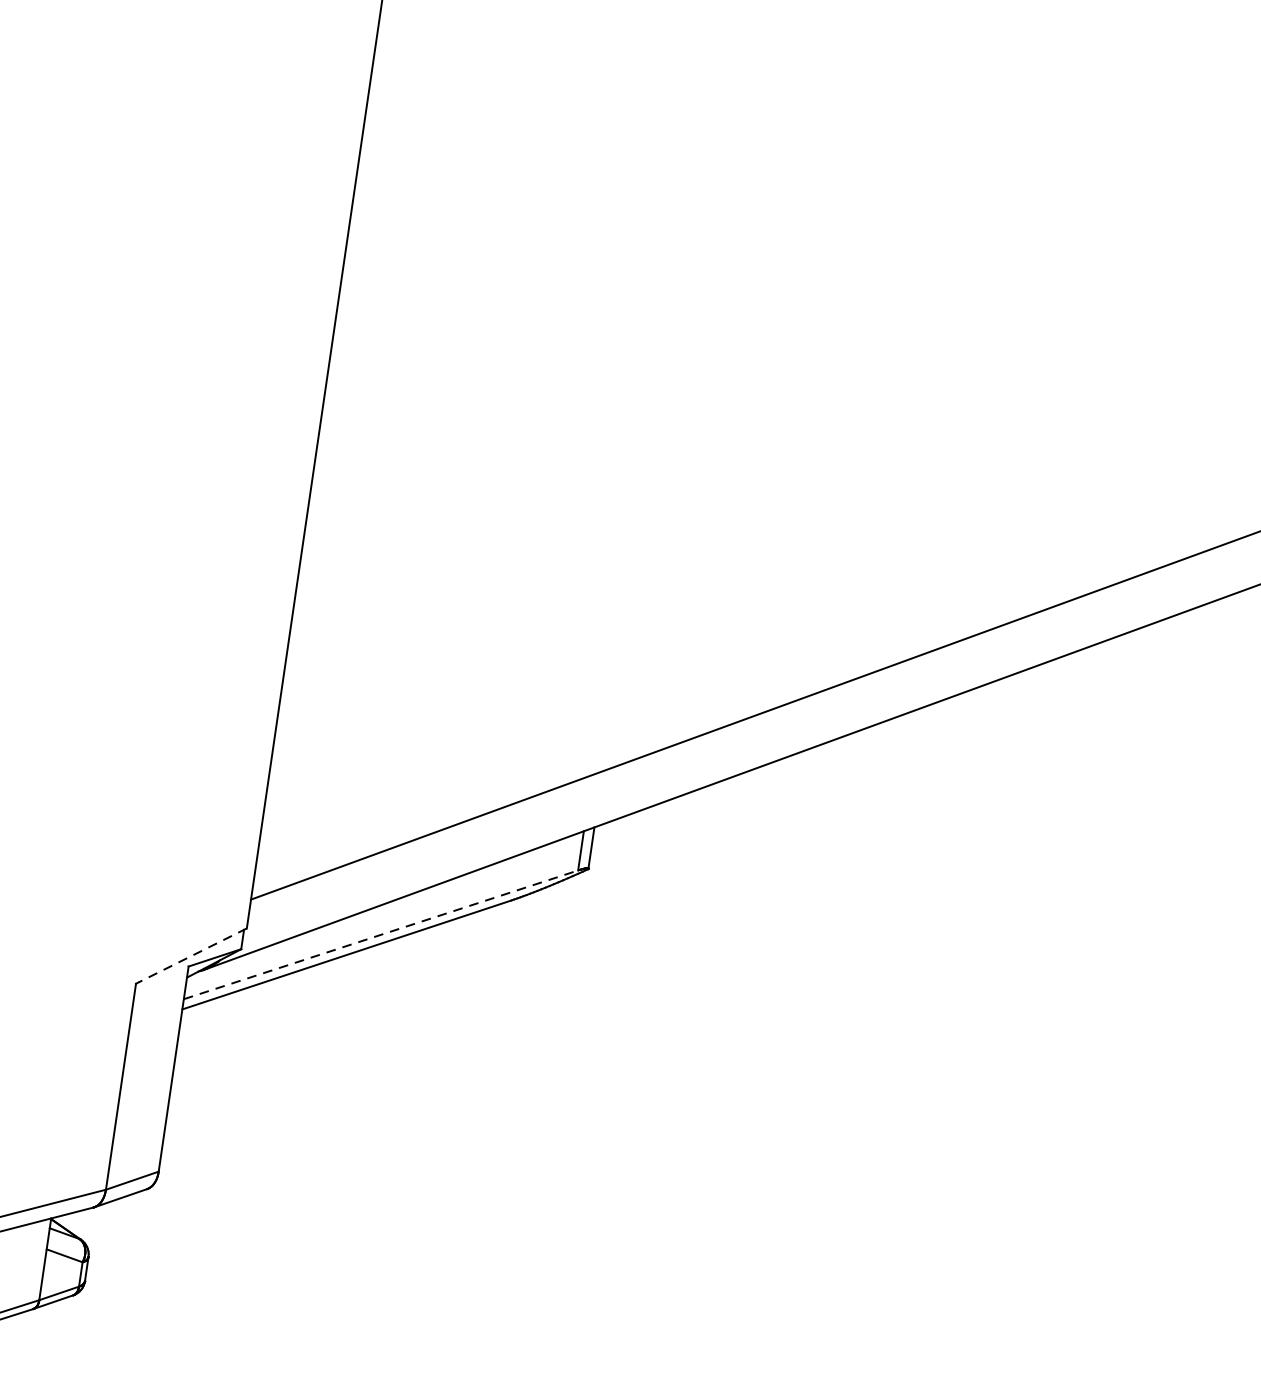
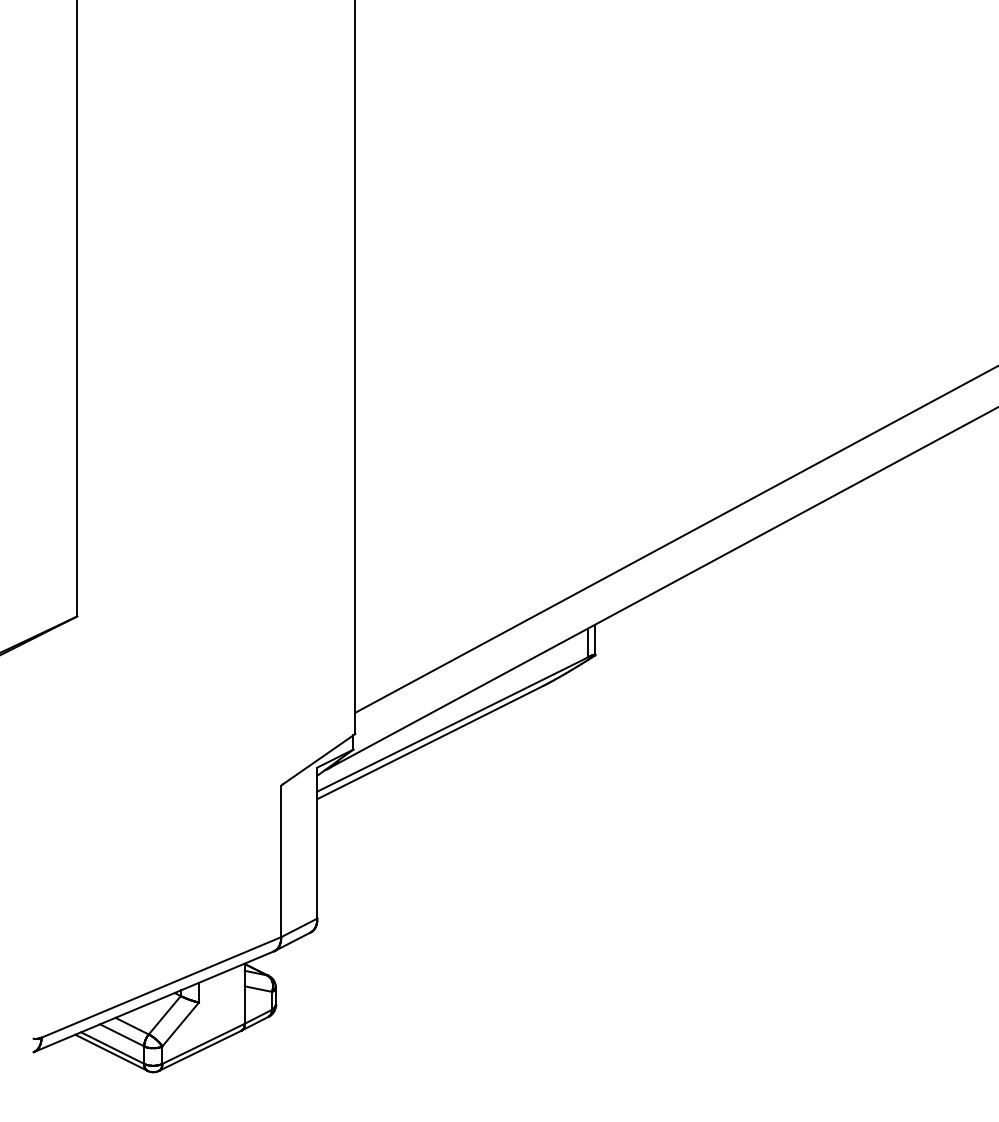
line: (382, 934) -> (453, 724), dashed -> solid
line: (193, 955) -> (319, 759), dashed -> solid

